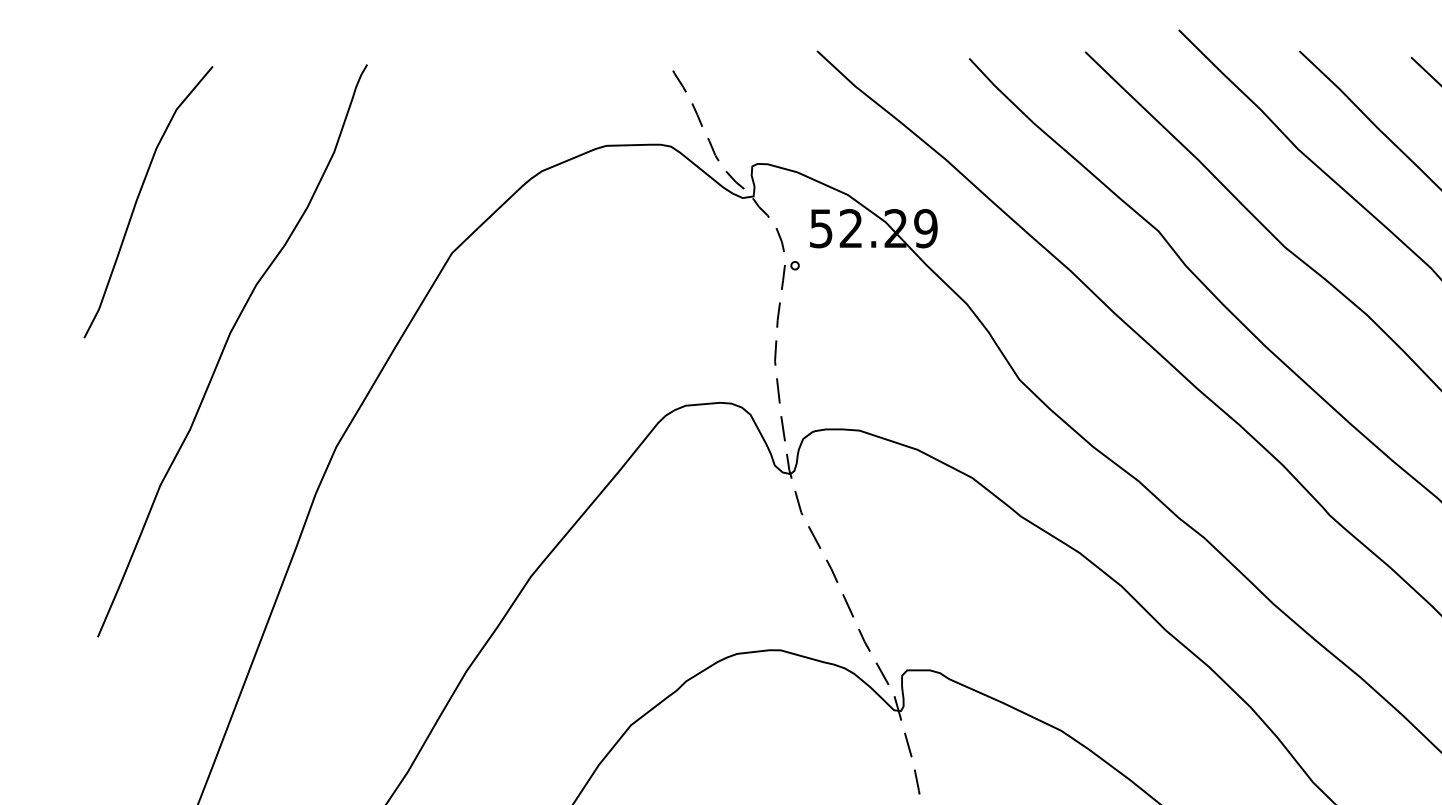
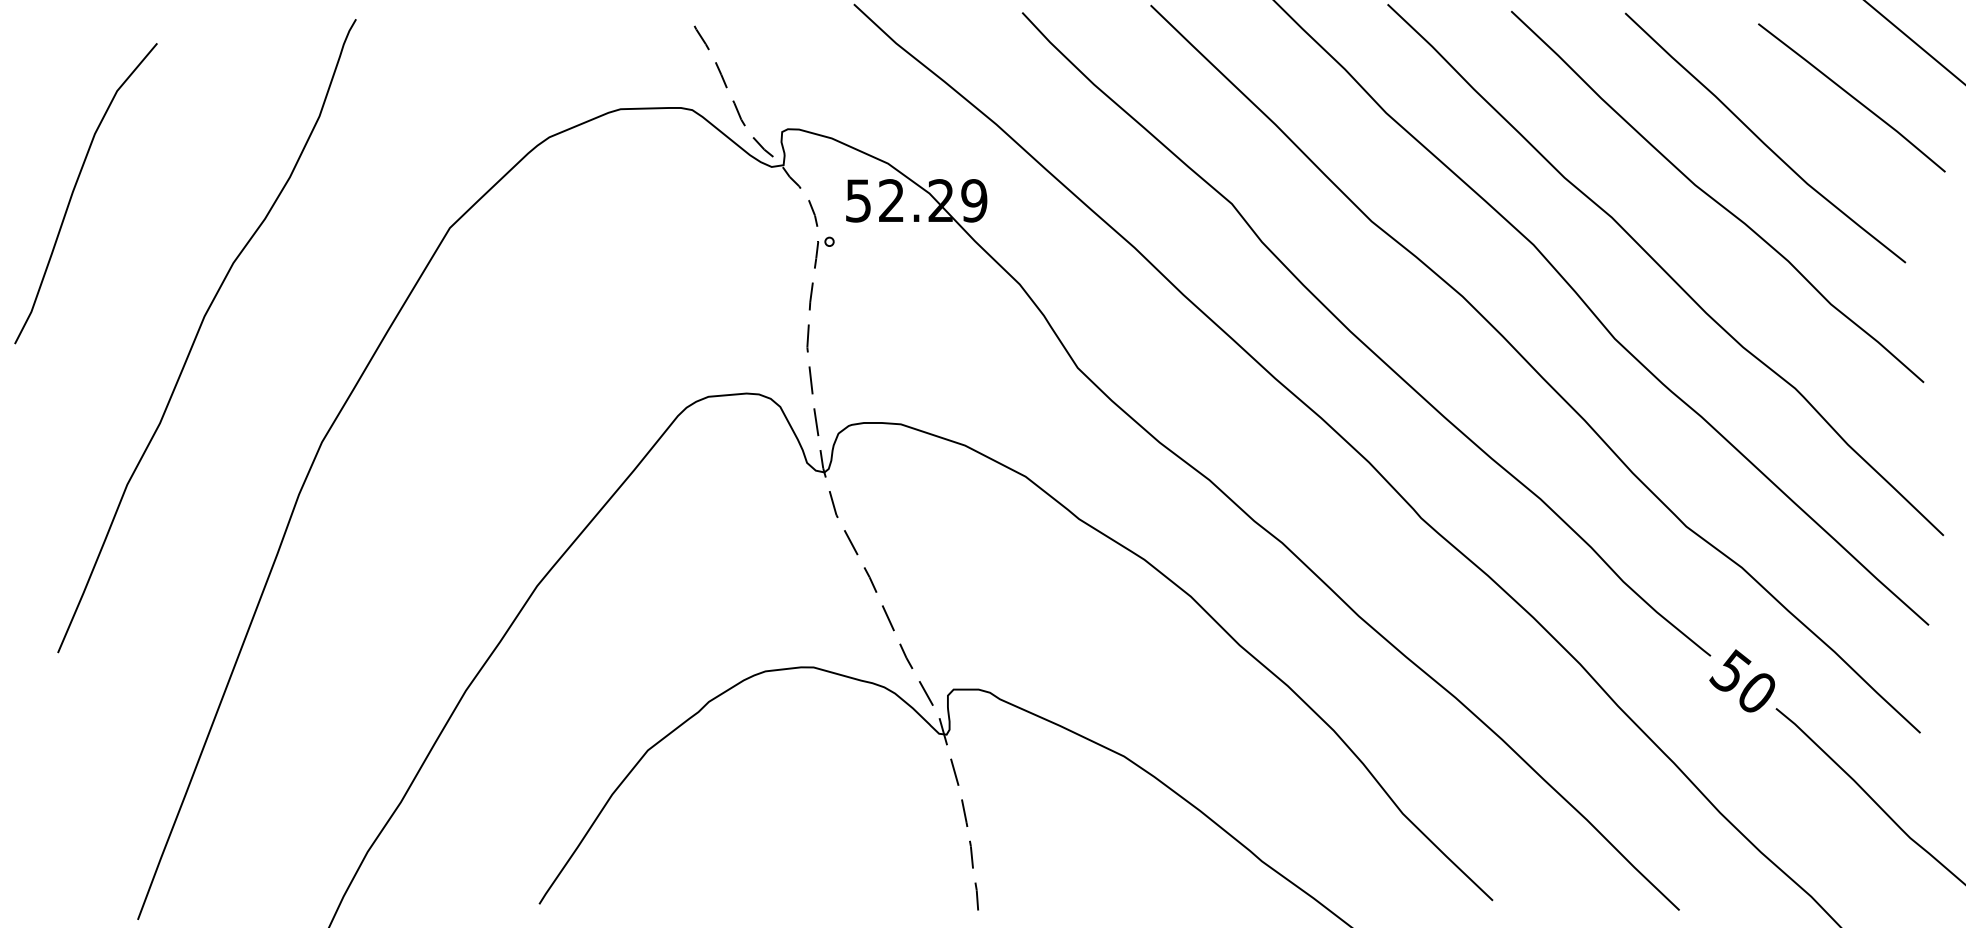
curve: (138, 197) -> (75, 188), moved

